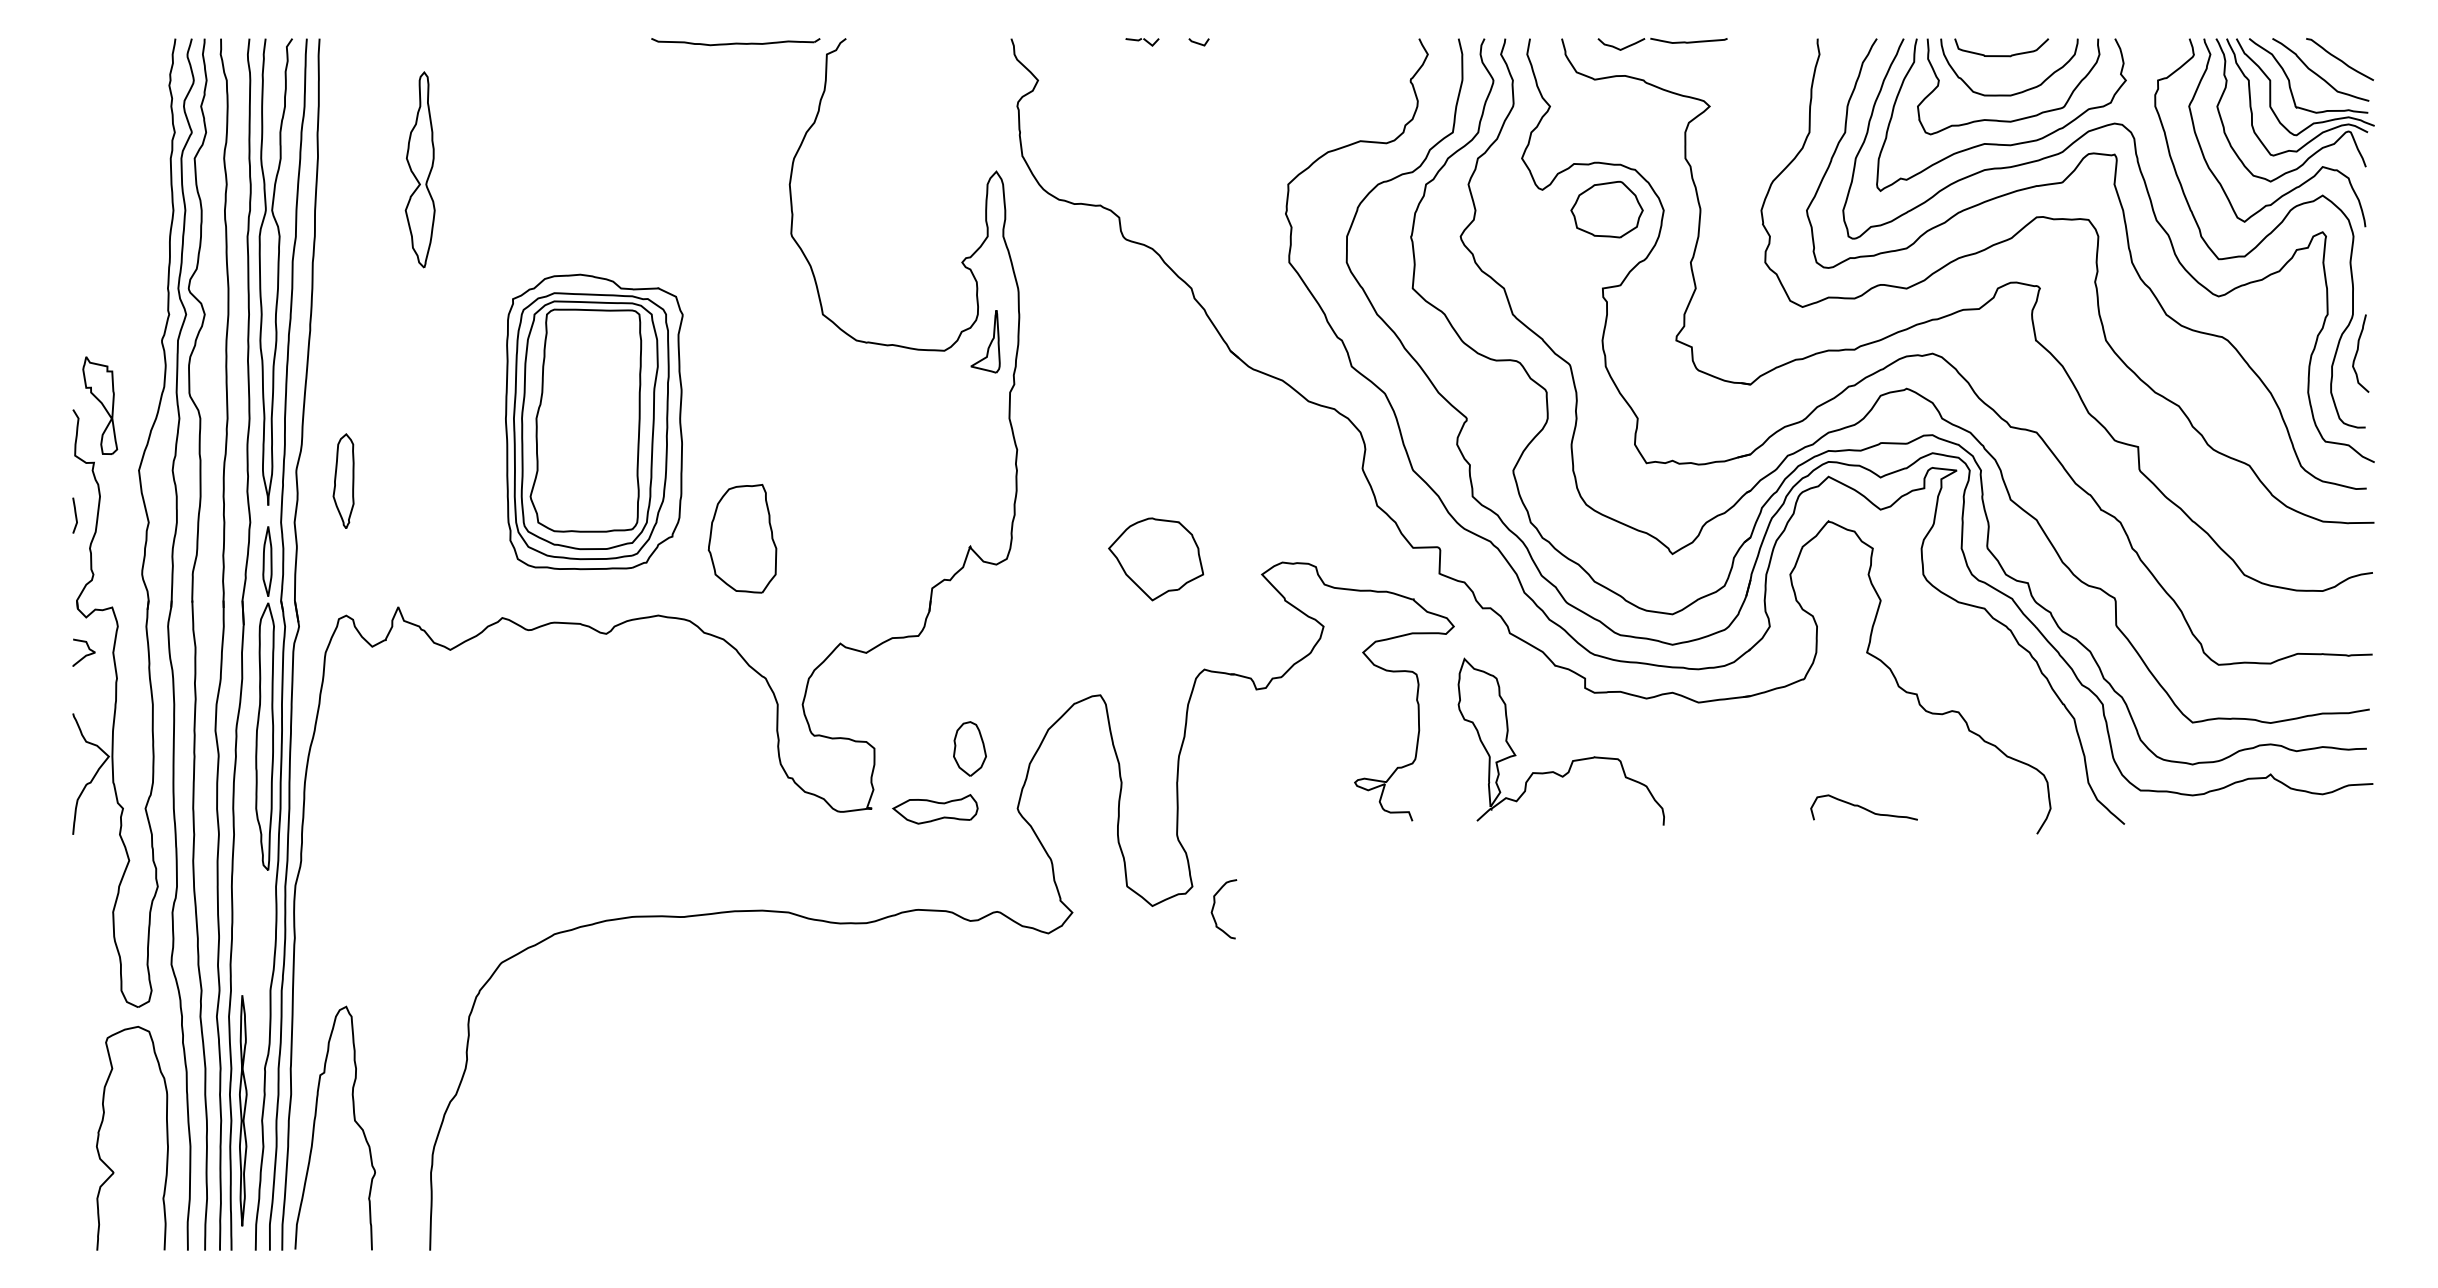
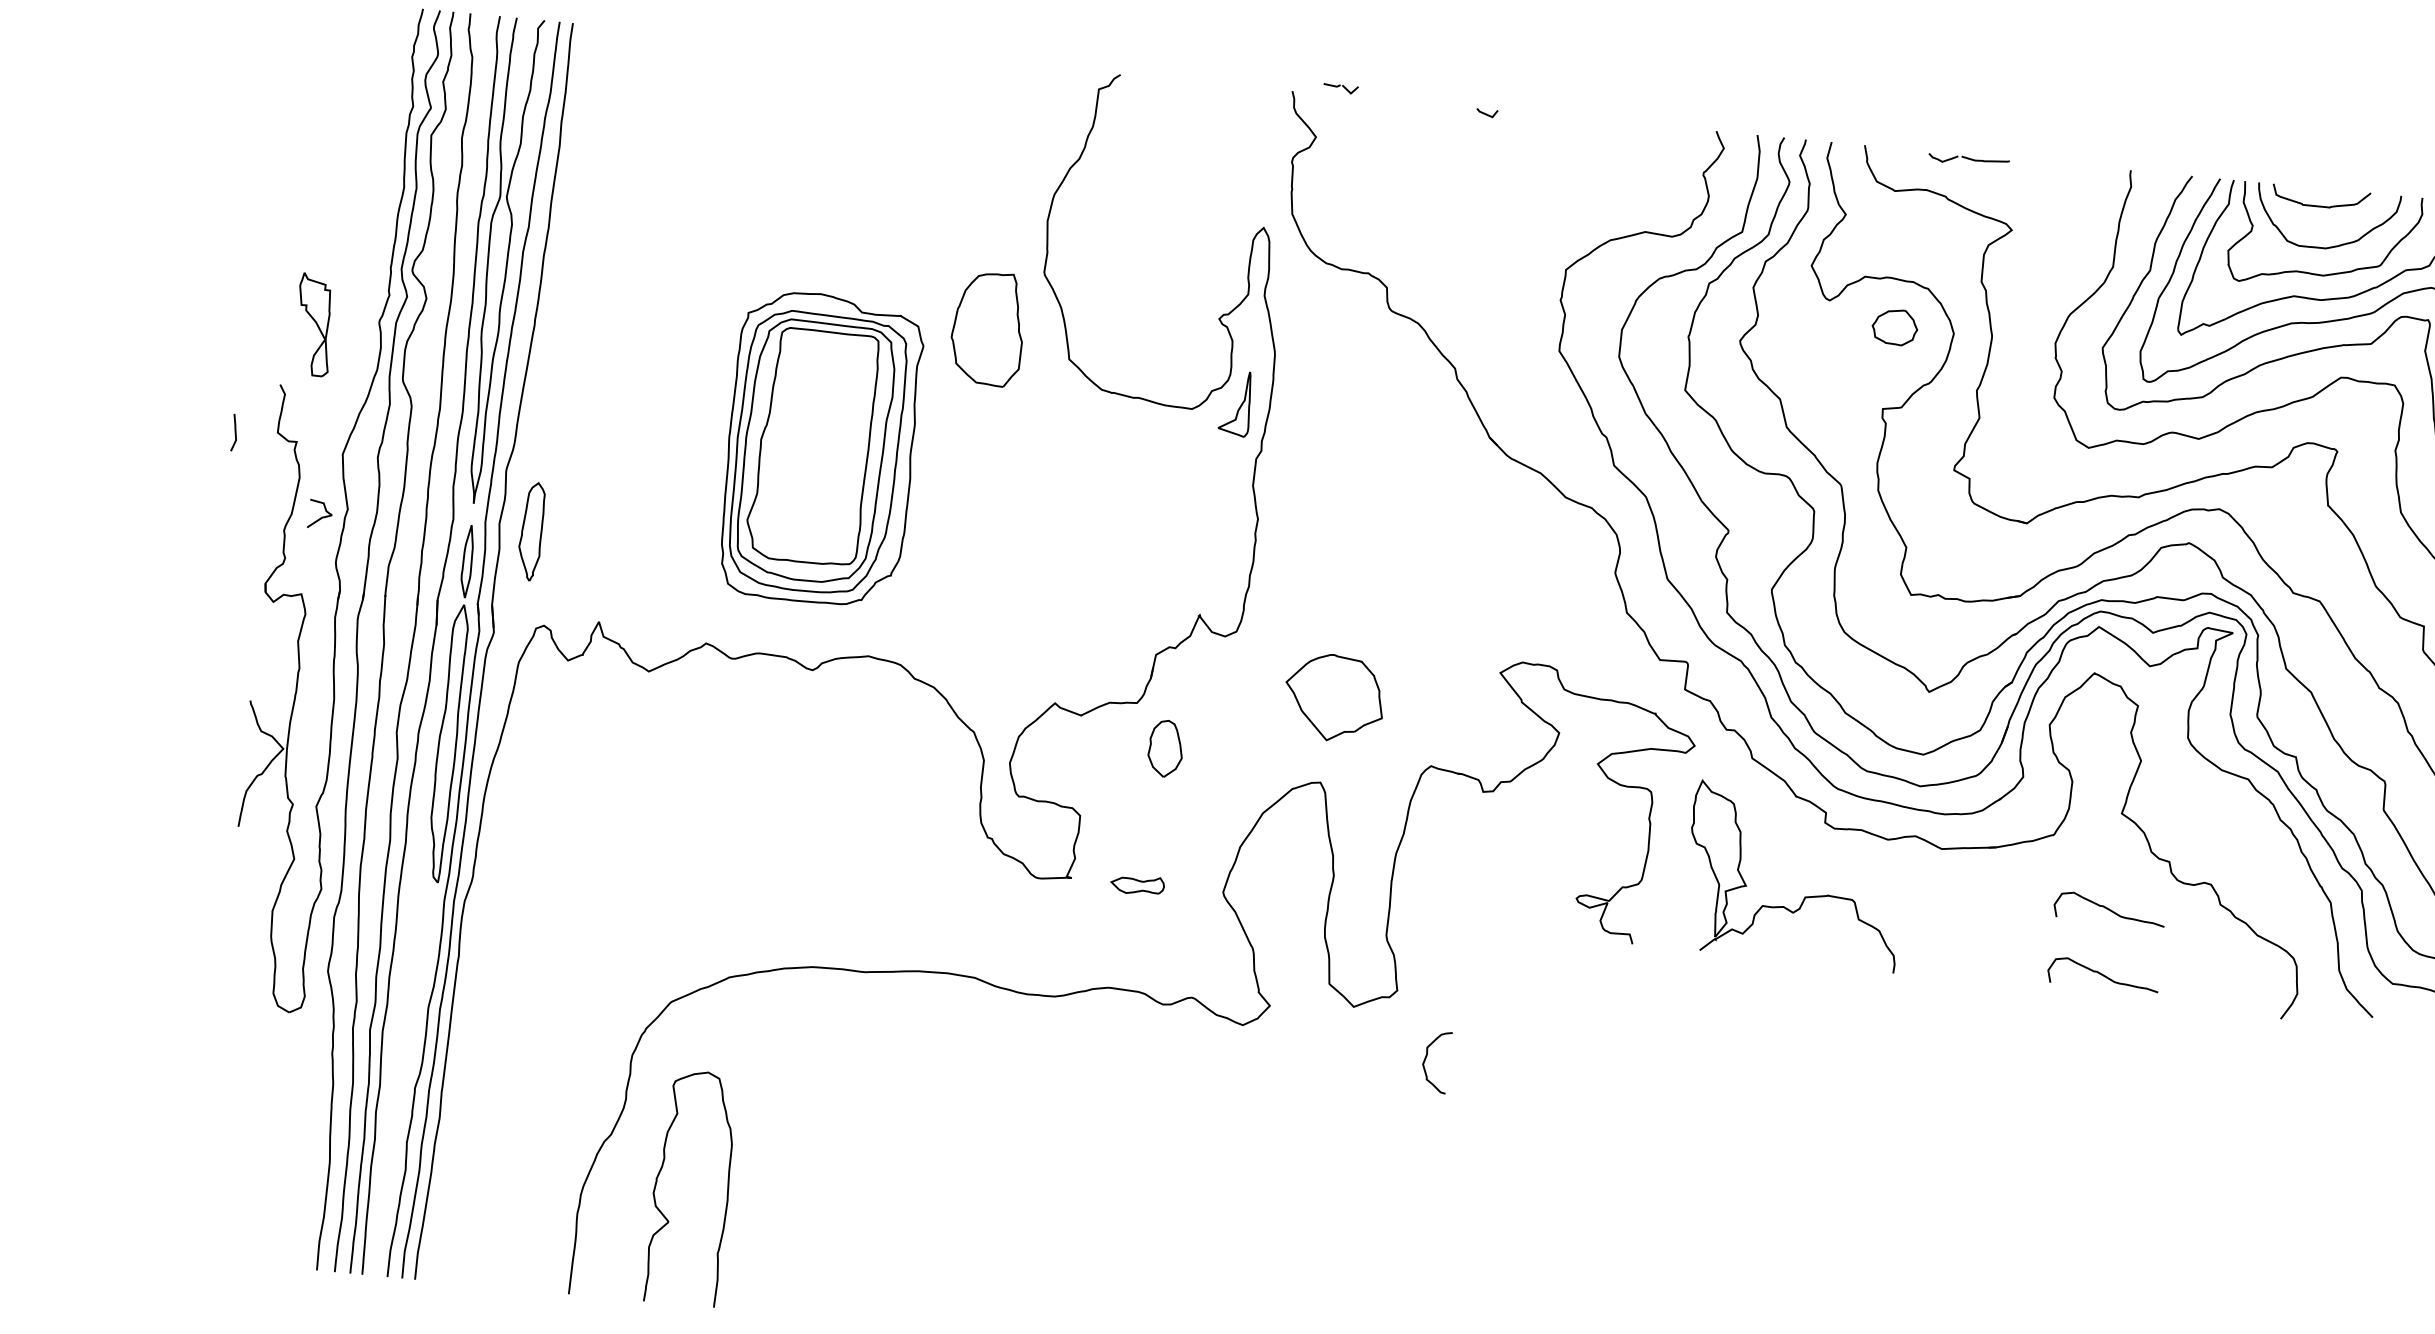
part: (735, 42) -> (1005, 67), removed
part: (1142, 42) -> (1340, 89), moved
part: (1662, 43) -> (1968, 160), size x0.6
part: (419, 169) -> (664, 168), removed
part: (1606, 209) -> (1894, 327), size x0.6
part: (100, 405) -> (314, 324), moved
part: (343, 480) -> (531, 530), moved
line: (74, 514) -> (234, 431), moved
part: (742, 538) -> (987, 328), moved
part: (1156, 559) -> (1334, 698), moved
curve: (84, 655) -> (320, 517), moved
curve: (1863, 744) -> (2109, 908), added
part: (969, 748) -> (1165, 748), moved
part: (935, 809) -> (1137, 885), size x0.6
curve: (1214, 907) -> (1426, 1059), moved
part: (243, 1110) -> (388, 1130), removed
curve: (315, 1123) -> (462, 1150), removed
curve: (101, 1127) -> (660, 1173), moved

